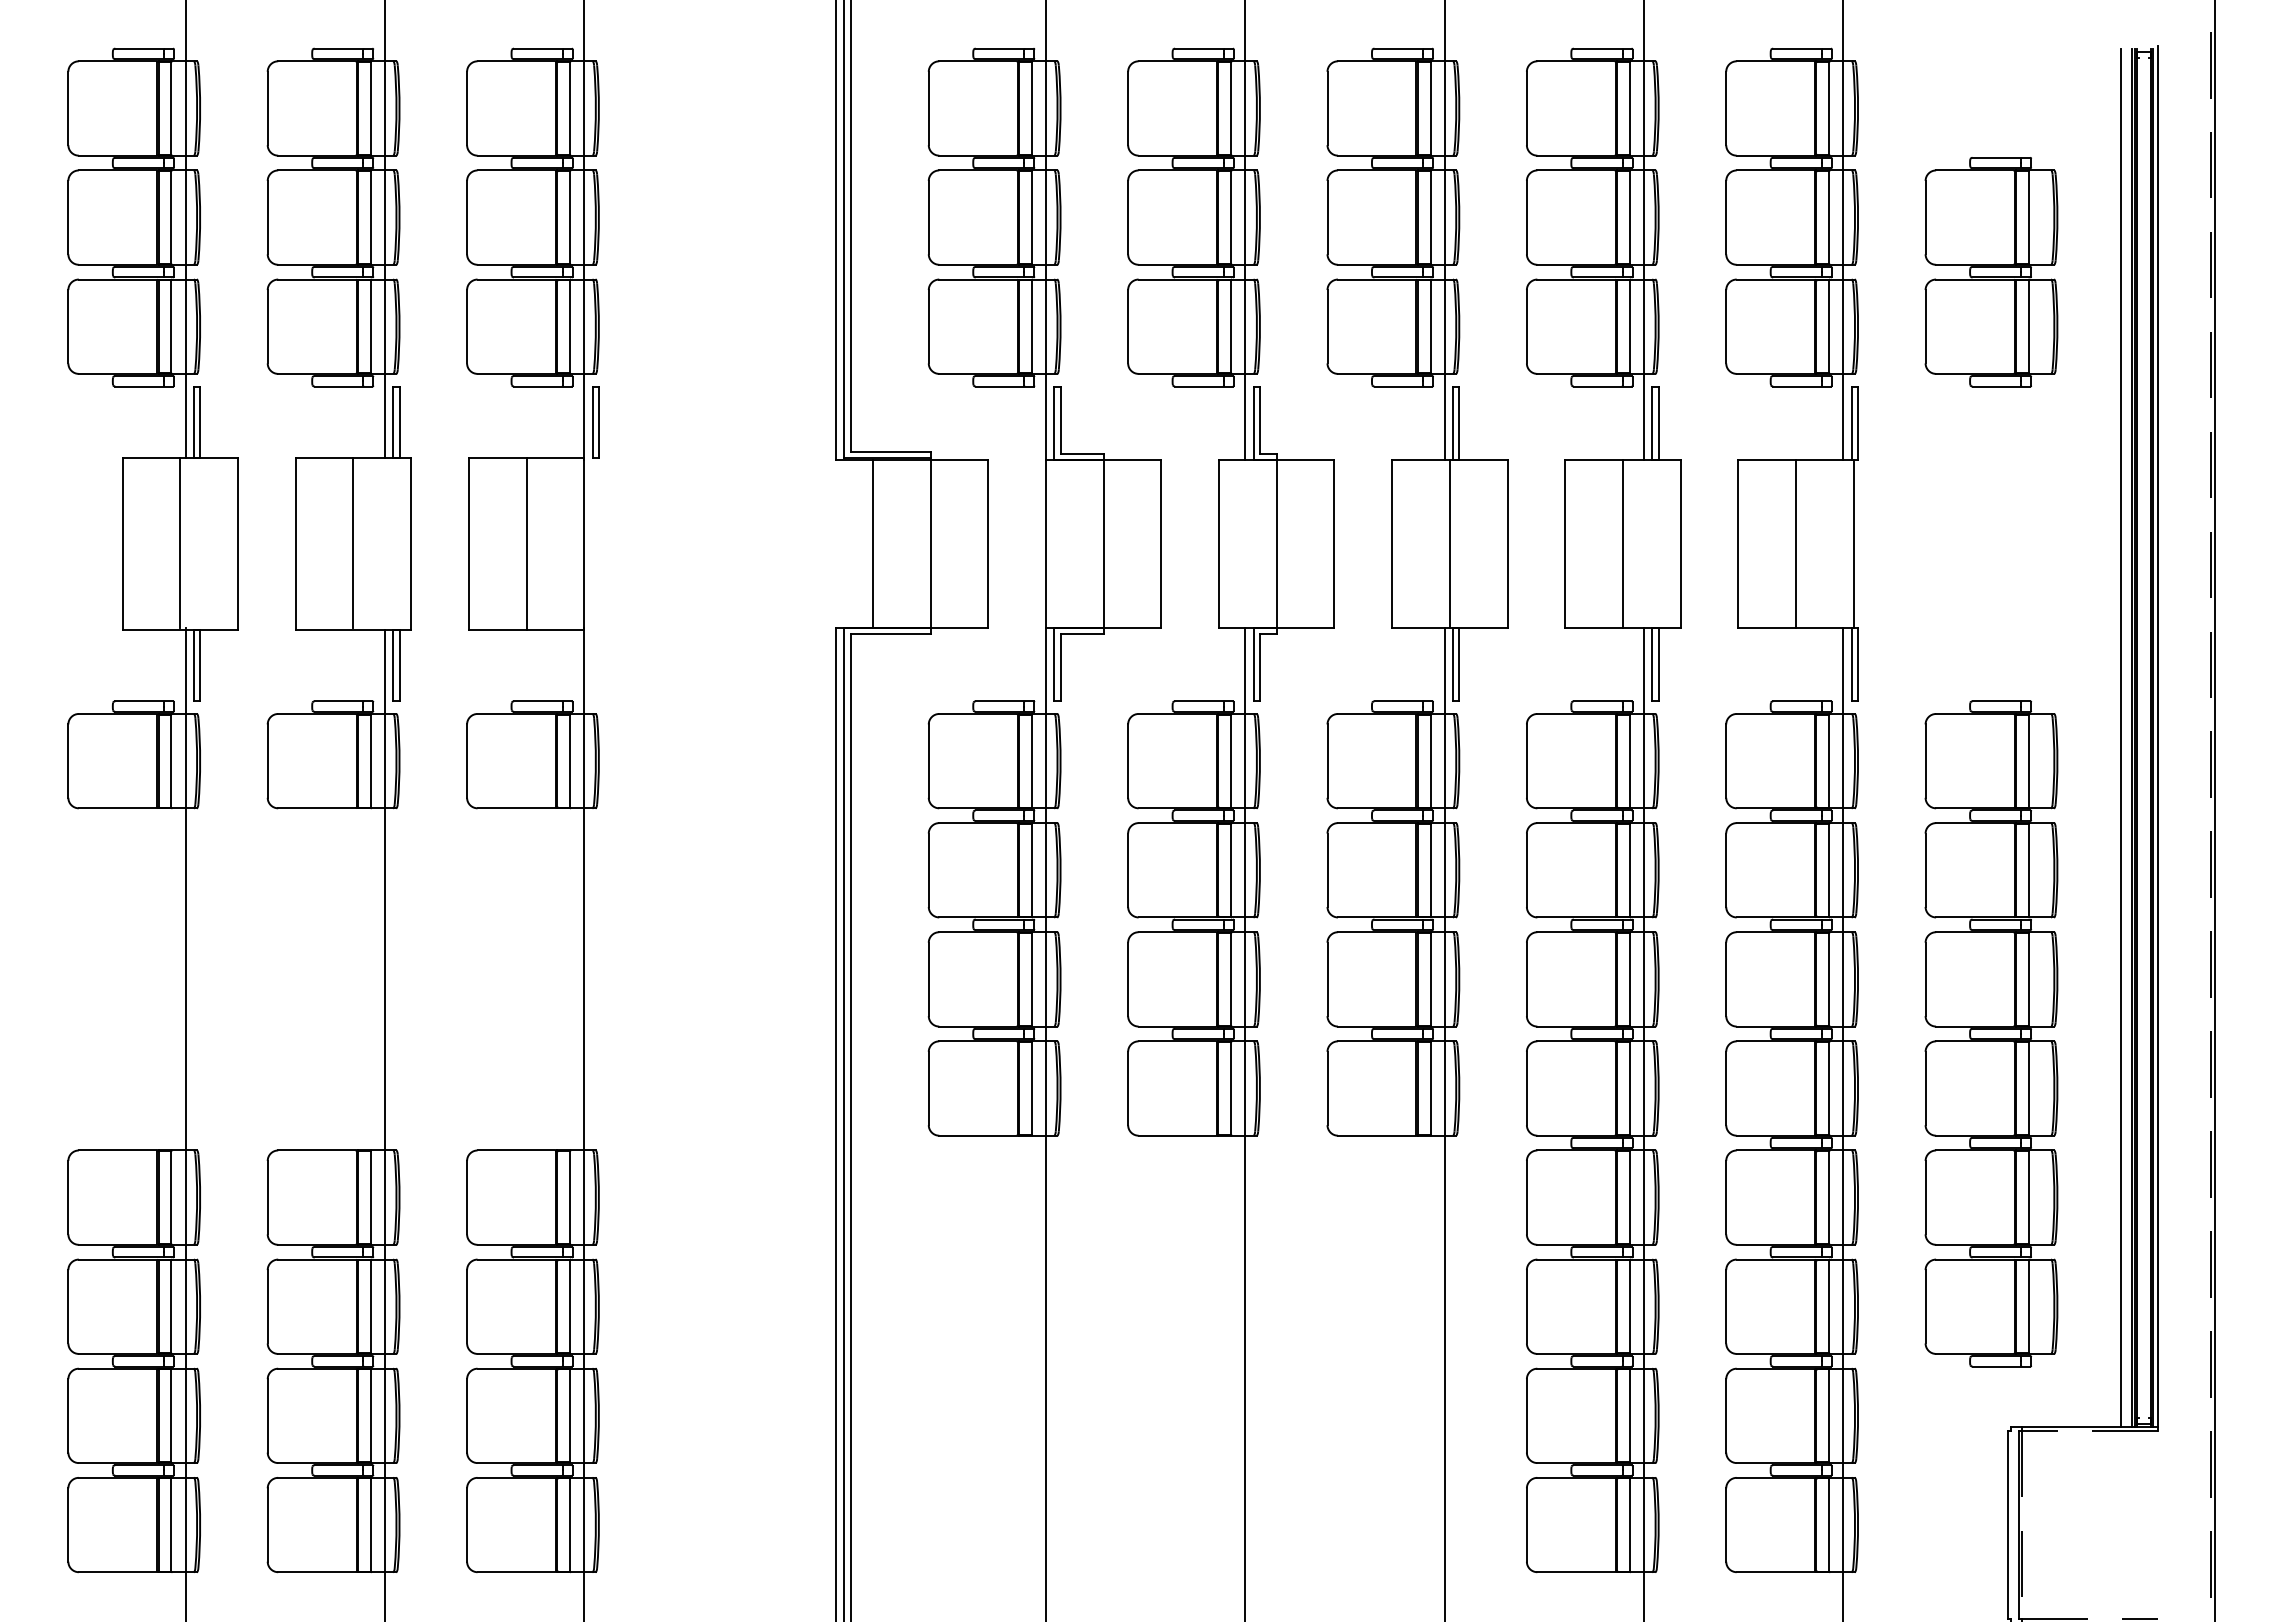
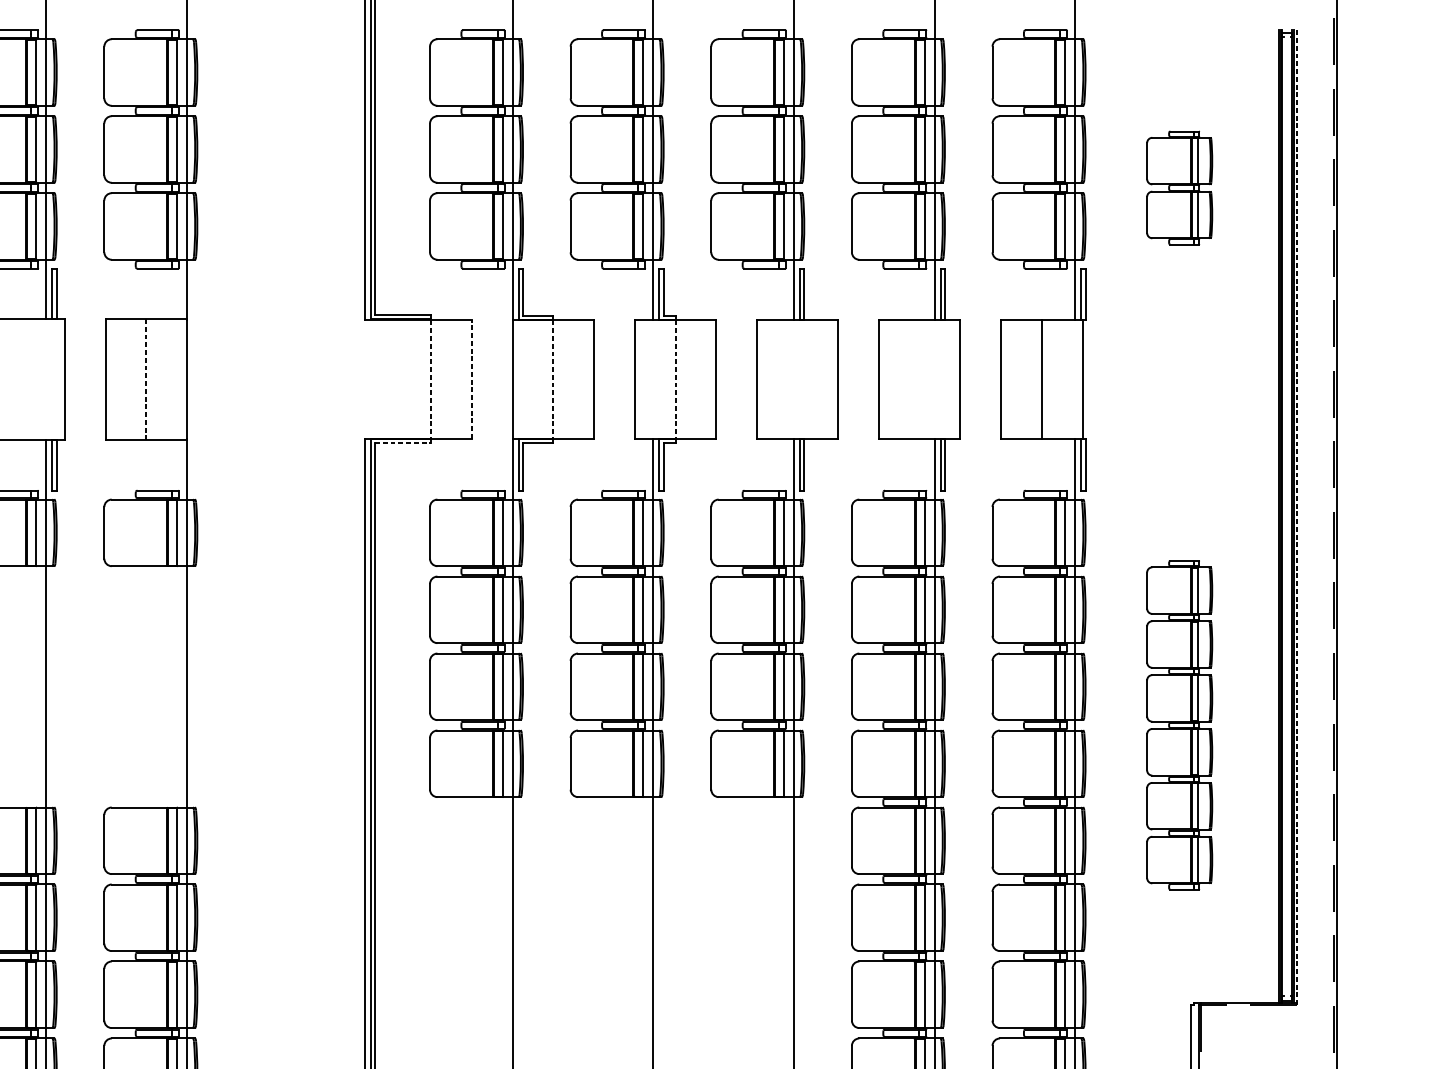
part: (1991, 272) -> (1179, 188), size x0.7
part: (595, 422) -> (194, 294), removed
line: (353, 542) -> (24, 378), removed
line: (872, 543) -> (390, 379), removed
line: (930, 543) -> (431, 379), solid -> dashed
line: (988, 543) -> (472, 379), solid -> dashed
line: (1103, 543) -> (553, 379), solid -> dashed
line: (1276, 543) -> (675, 379), solid -> dashed
line: (1449, 543) -> (797, 379), removed
line: (1623, 543) -> (920, 379), removed
line: (526, 544) -> (146, 380), solid -> dashed
line: (890, 634) -> (403, 443), solid -> dashed
line: (2121, 737) -> (1271, 516), removed
line: (2158, 738) -> (1297, 516), solid -> dashed
part: (1991, 1033) -> (1179, 725), size x0.7

